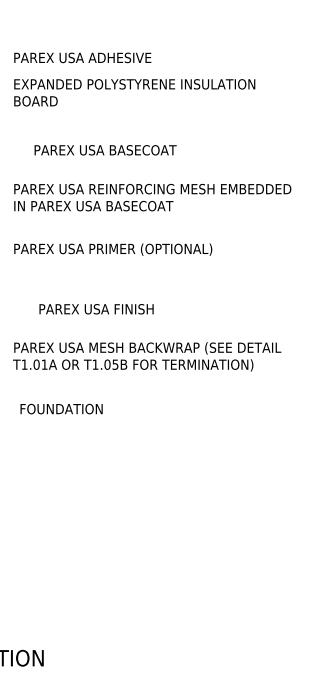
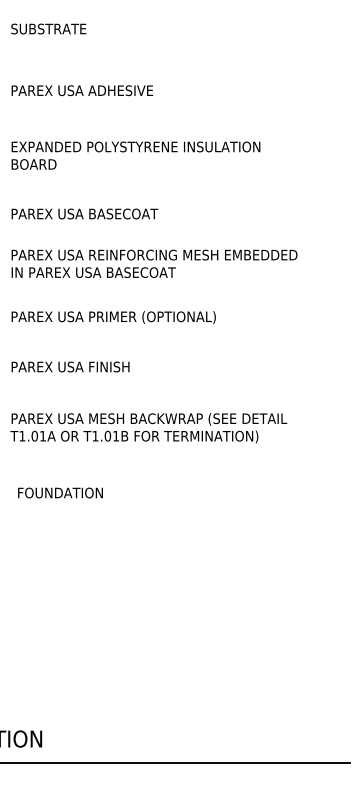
text: (81, 57) -> (81, 90), moved
text: (105, 149) -> (84, 213), moved
text: (96, 308) -> (70, 366), moved
text: (115, 364) -> (116, 436), T1.05B -> T1.01B
text: (61, 408) -> (60, 492), moved

